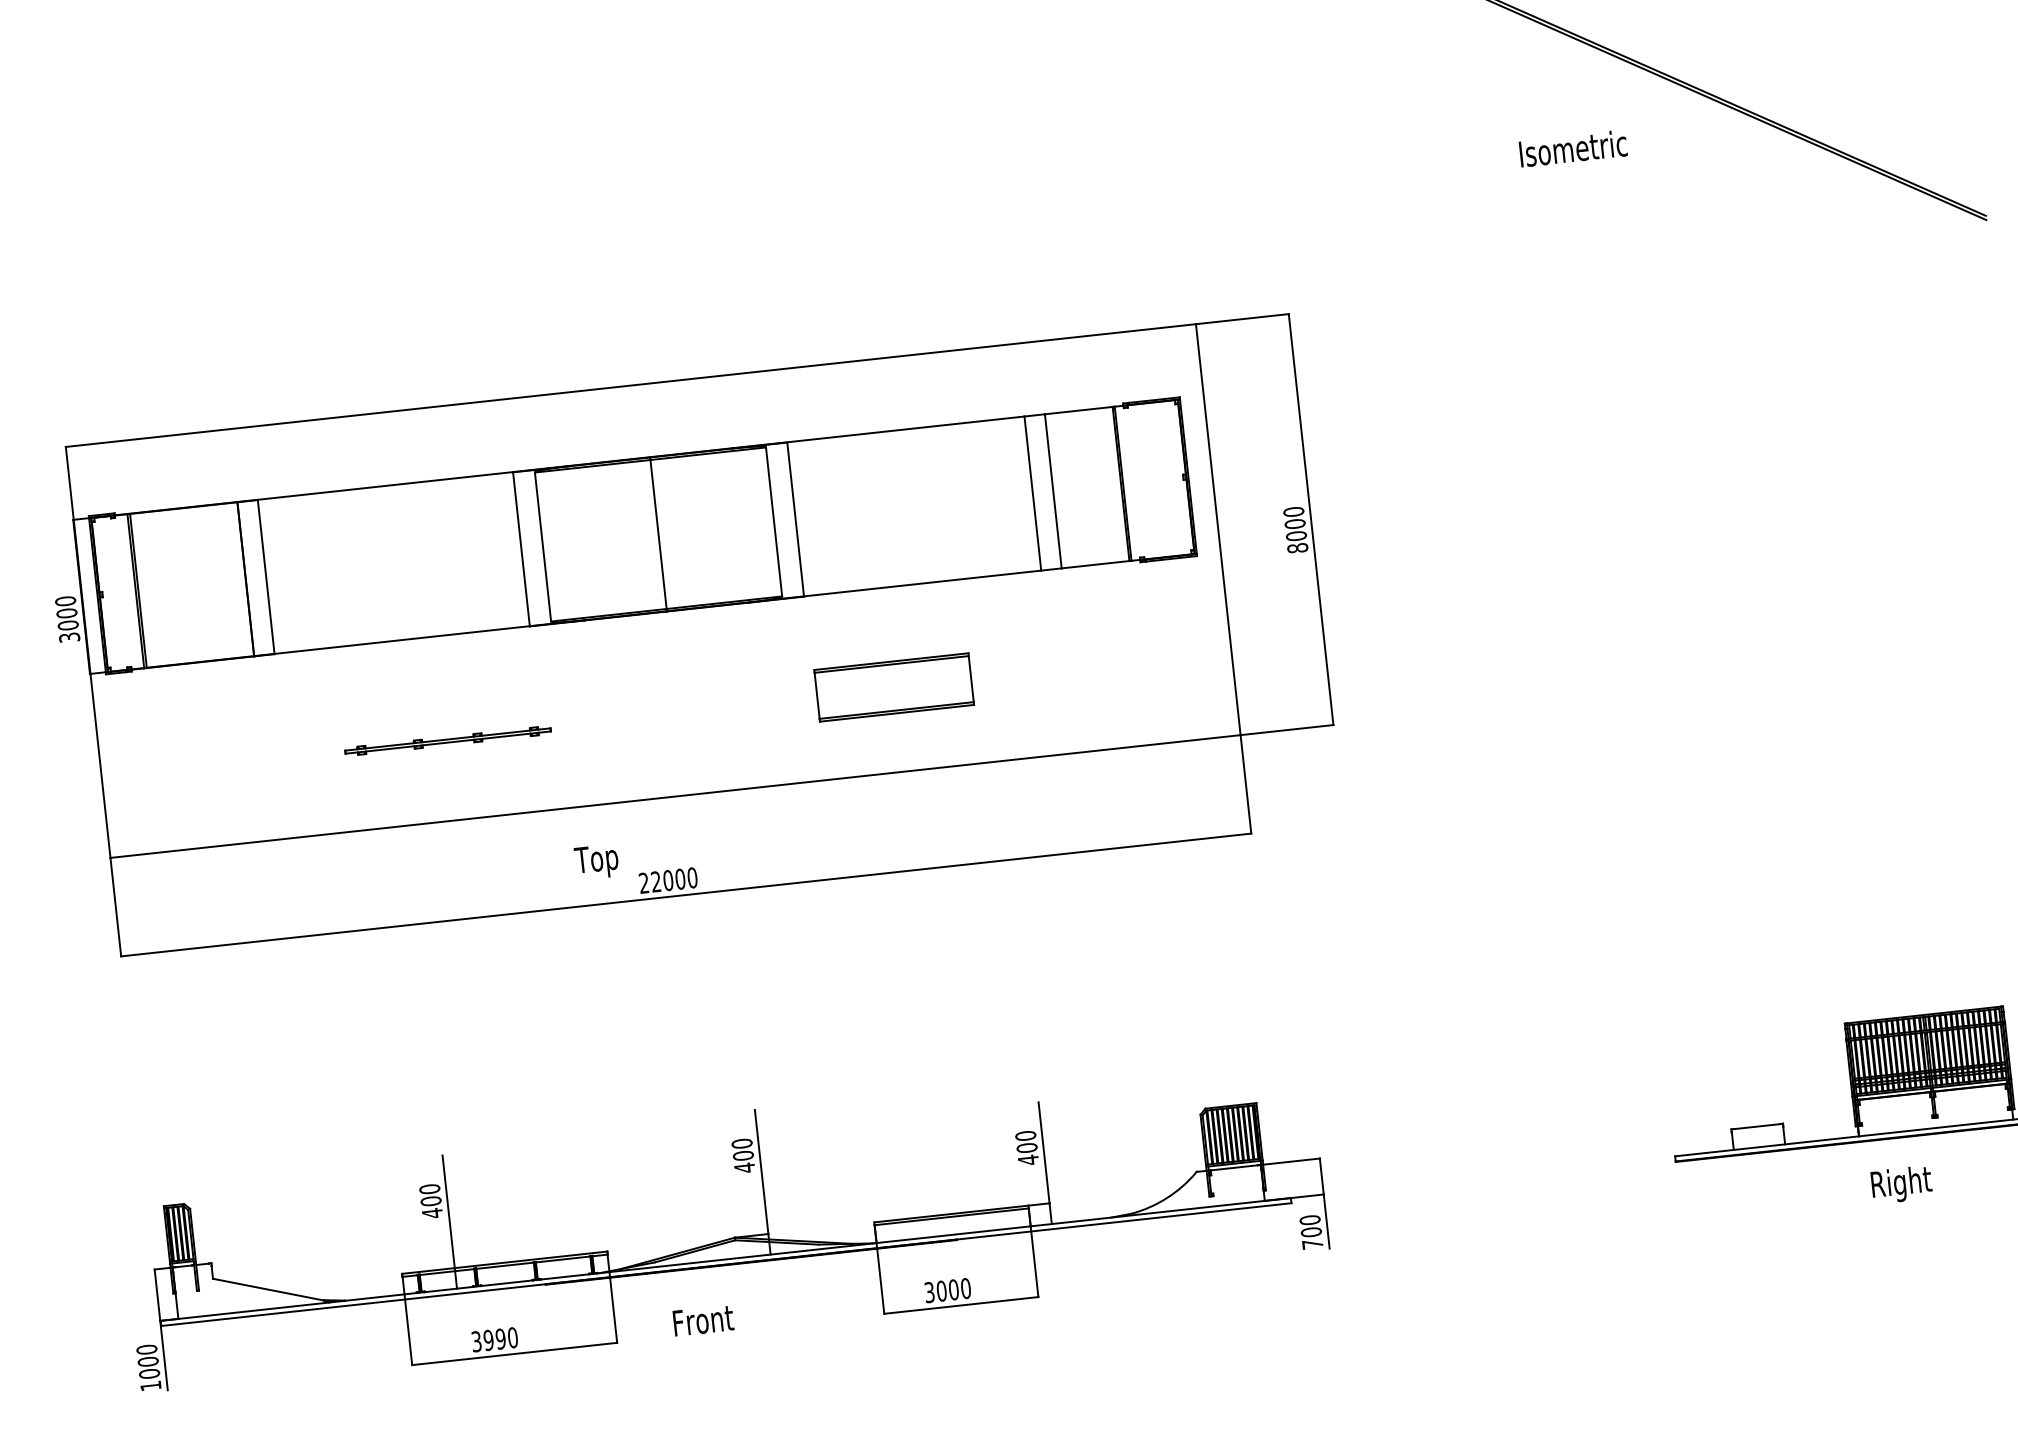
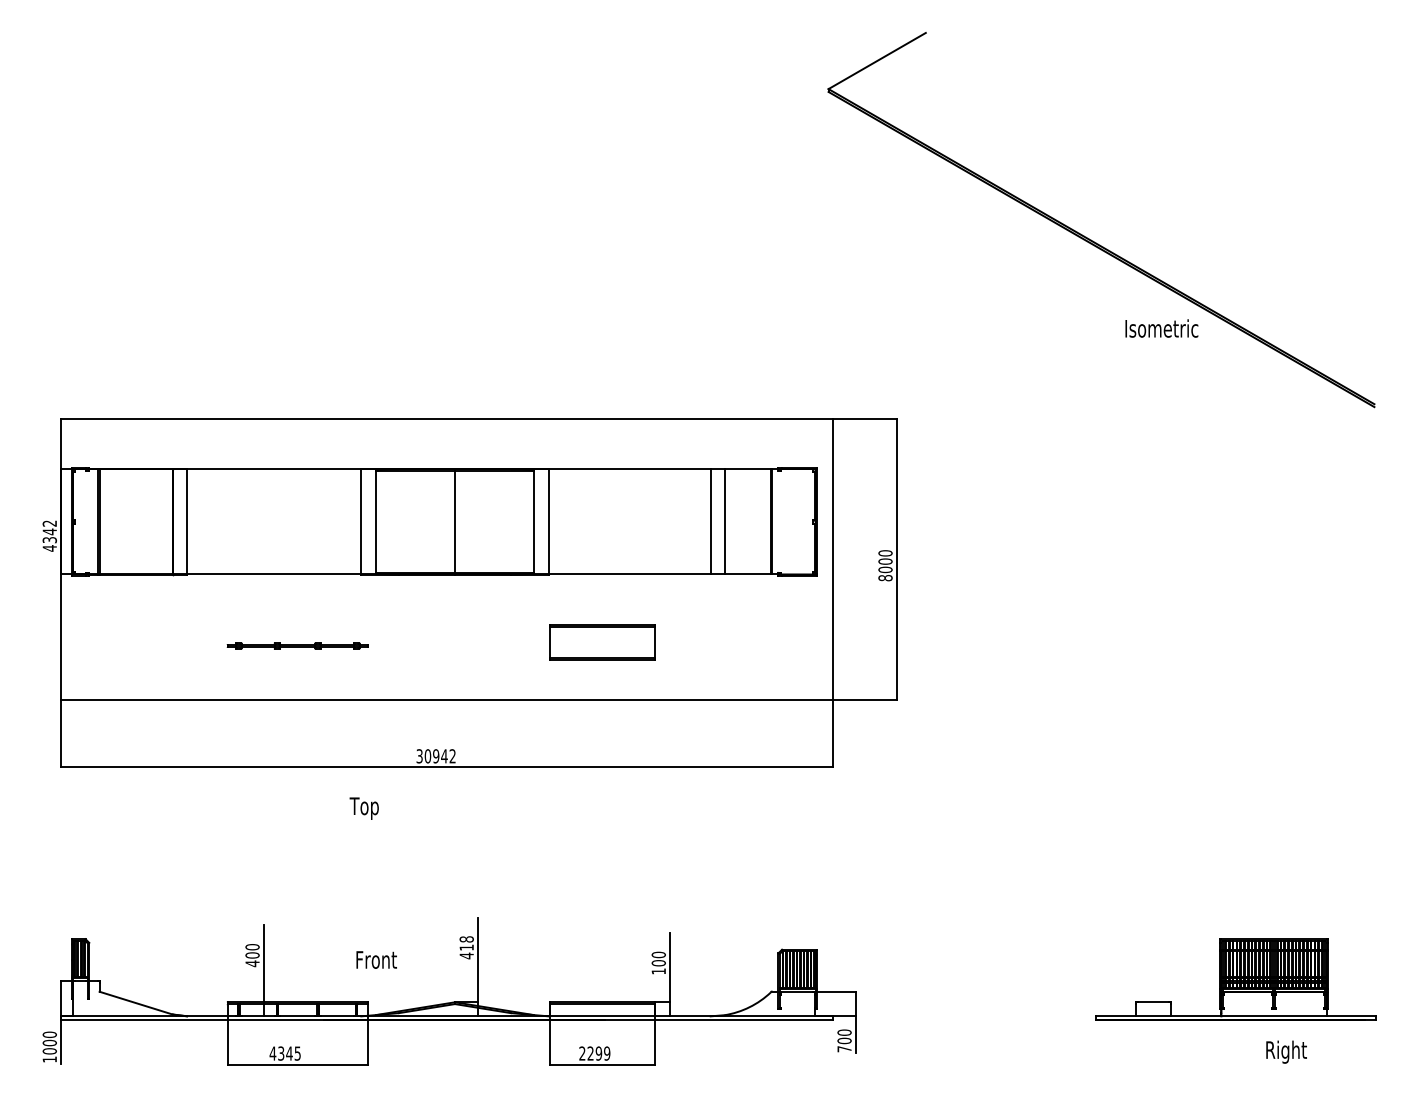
text: (1572, 148) -> (1161, 328), moved
text: (67, 618) -> (49, 535), 3000 -> 4342
text: (595, 862) -> (363, 808), moved
text: (667, 880) -> (435, 756), 22000 -> 30942
text: (742, 1149) -> (466, 943), 400 -> 418
text: (1027, 1160) -> (658, 971), 400 -> 100
text: (1901, 1183) -> (1286, 1051), moved
text: (947, 1290) -> (594, 1053), 3000 -> 2299
text: (703, 1319) -> (376, 959), moved
text: (493, 1339) -> (284, 1053), 3990 -> 4345

